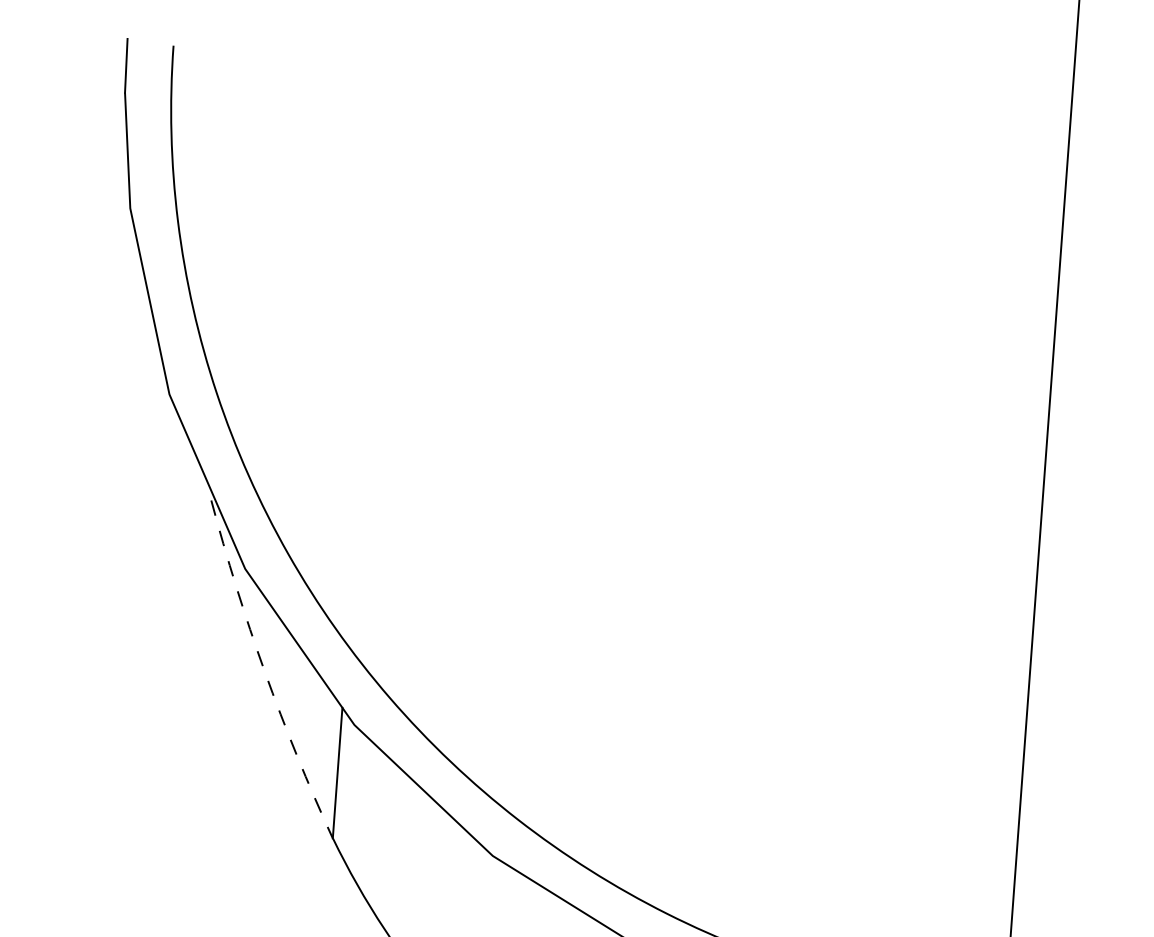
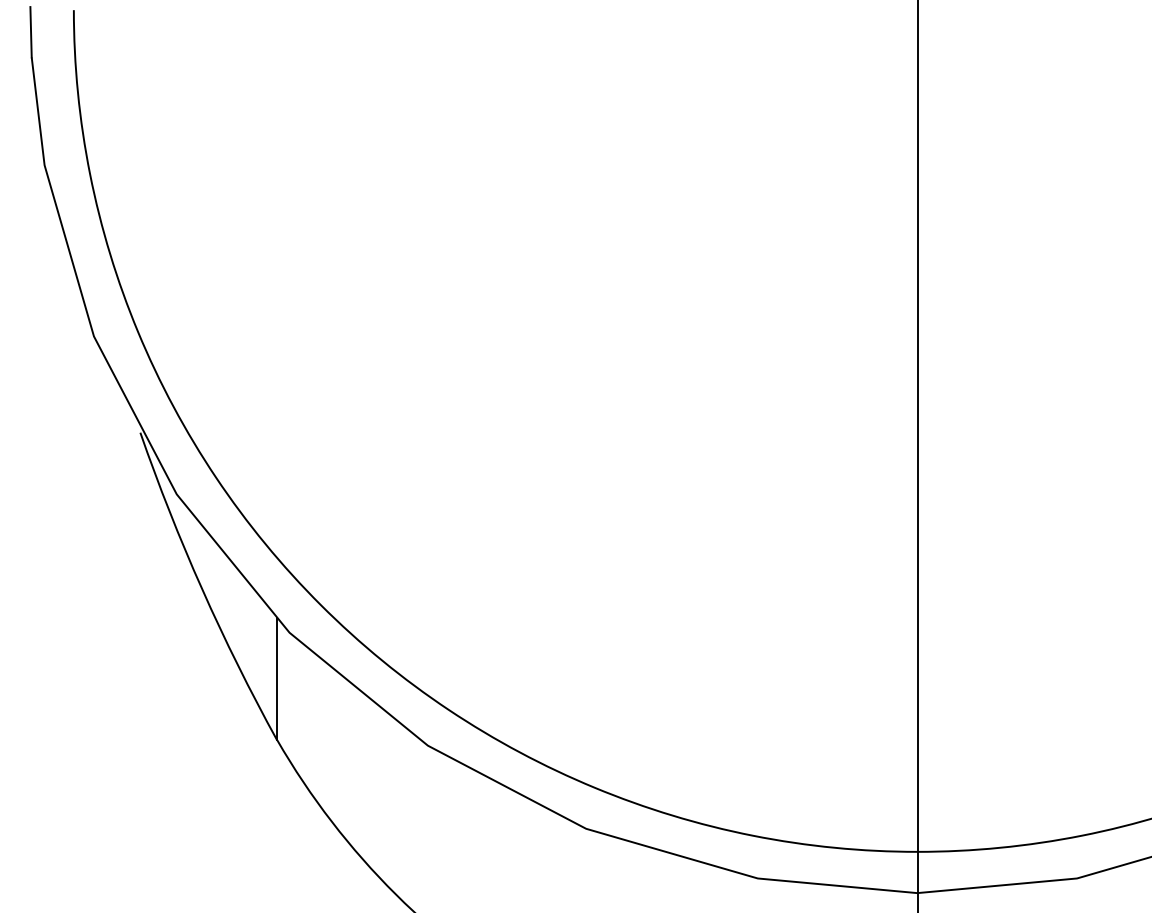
arc: (265, 672) -> (202, 589), dashed -> solid

